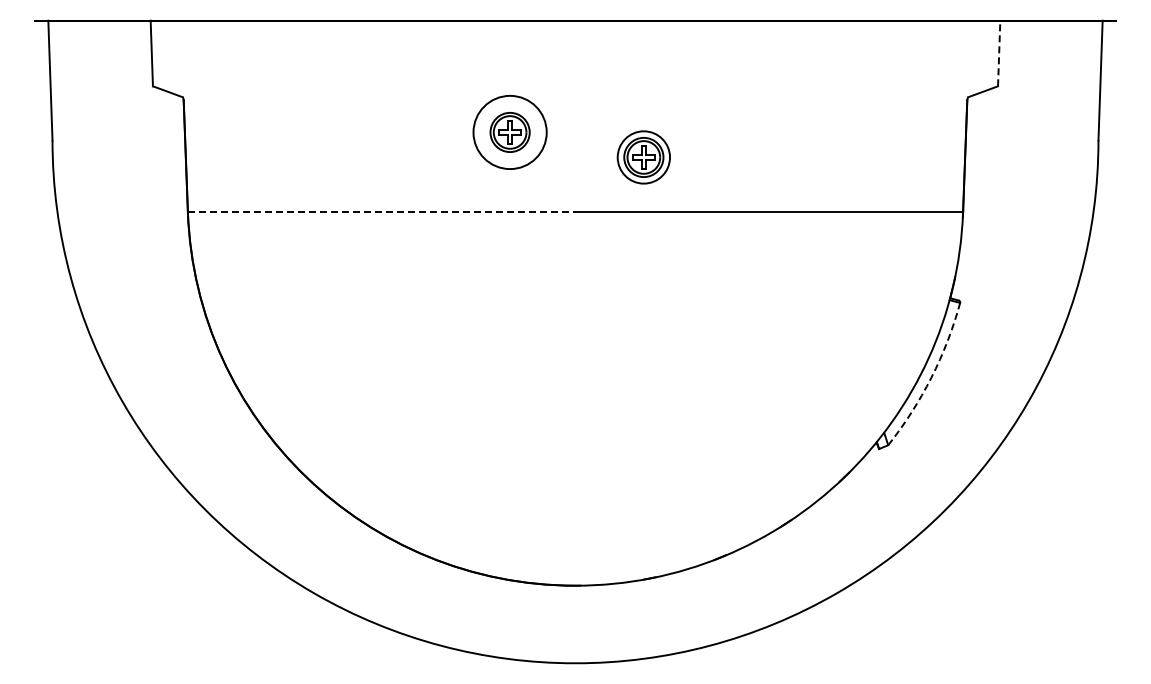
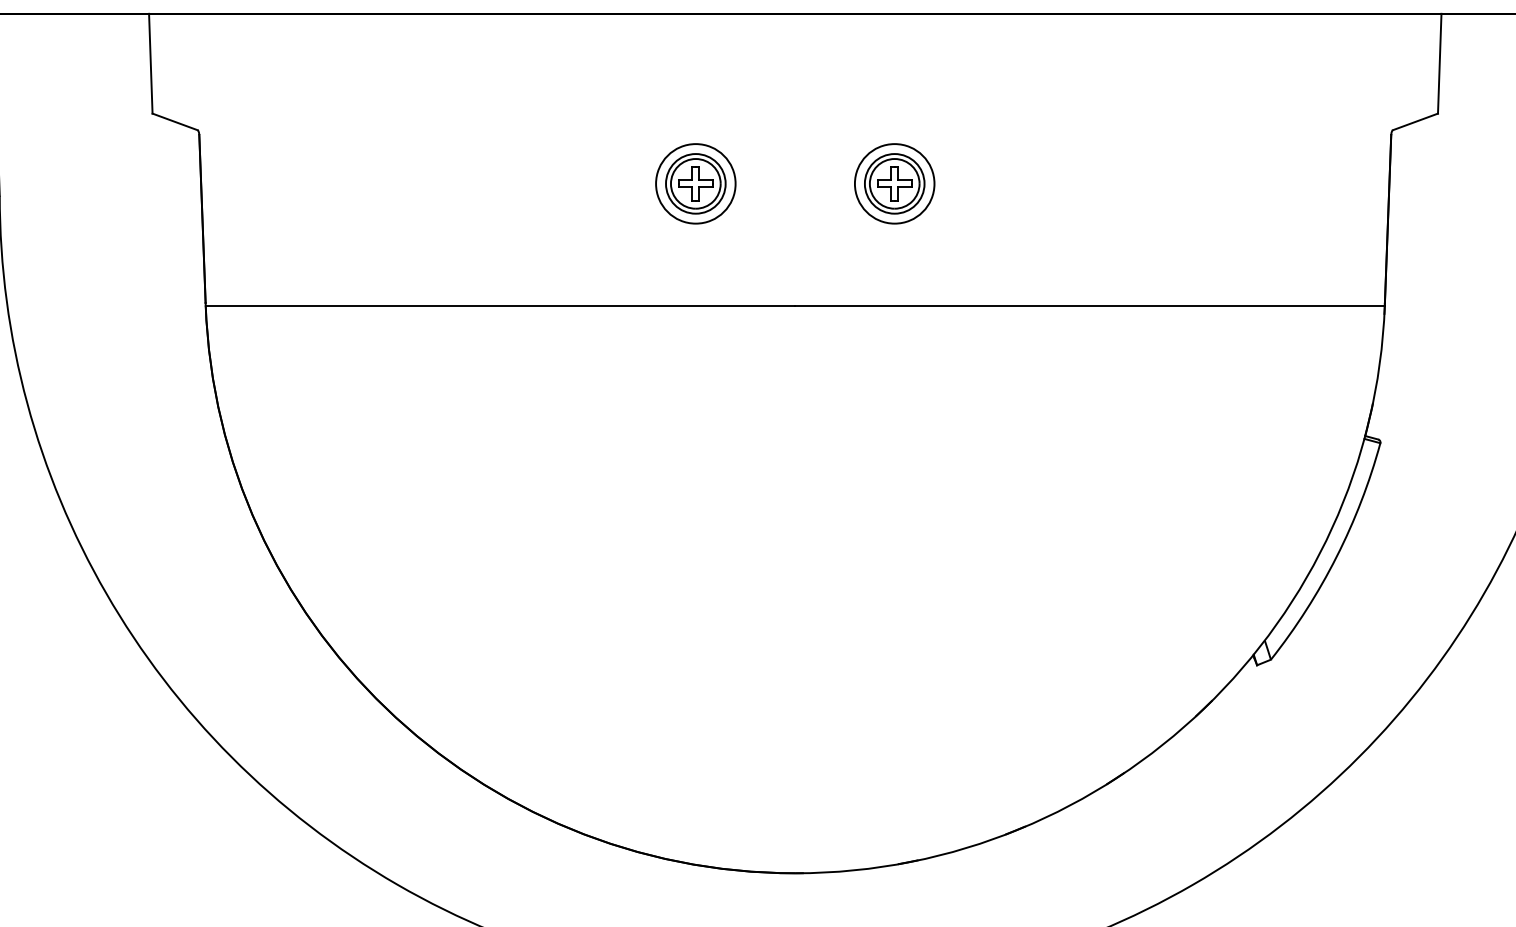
line: (999, 53) -> (1440, 63), dashed -> solid
circle: (509, 132) -> (694, 183), size x0.71
part: (643, 157) -> (894, 183), moved
line: (381, 212) -> (500, 305), dashed -> solid
arc: (931, 377) -> (1336, 556), dashed -> solid

